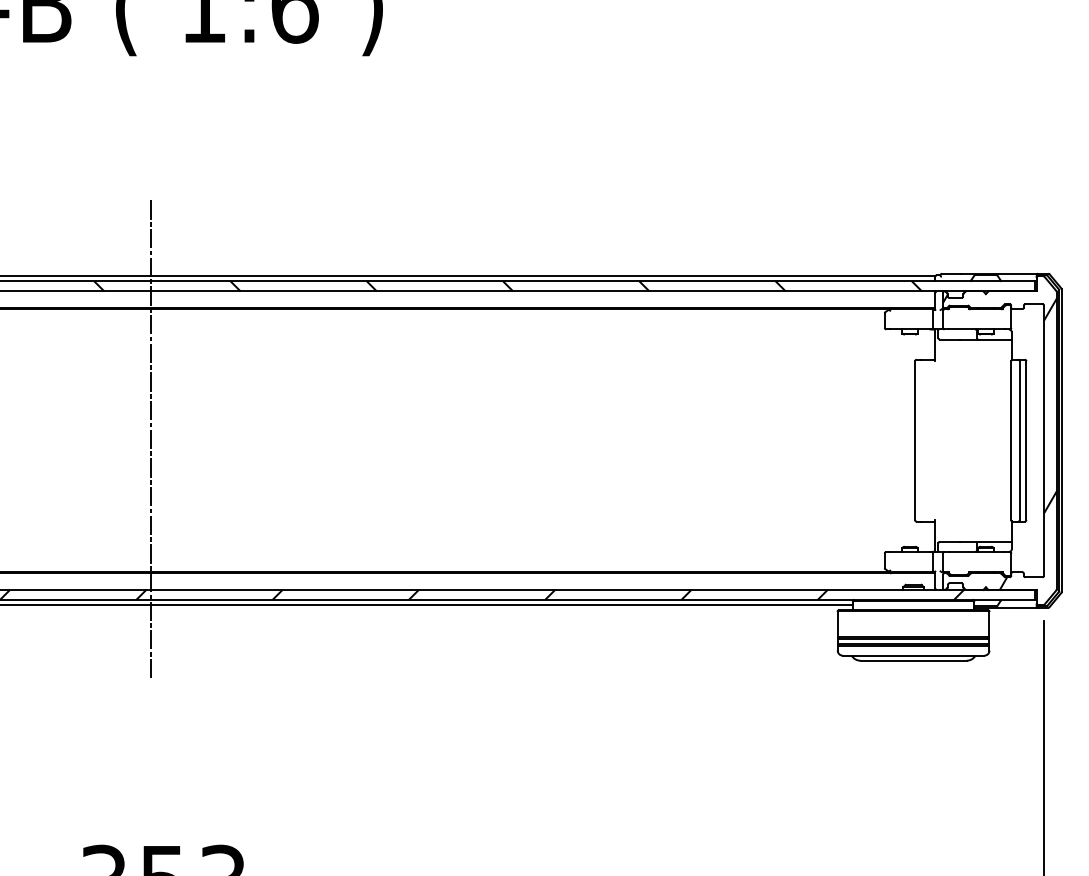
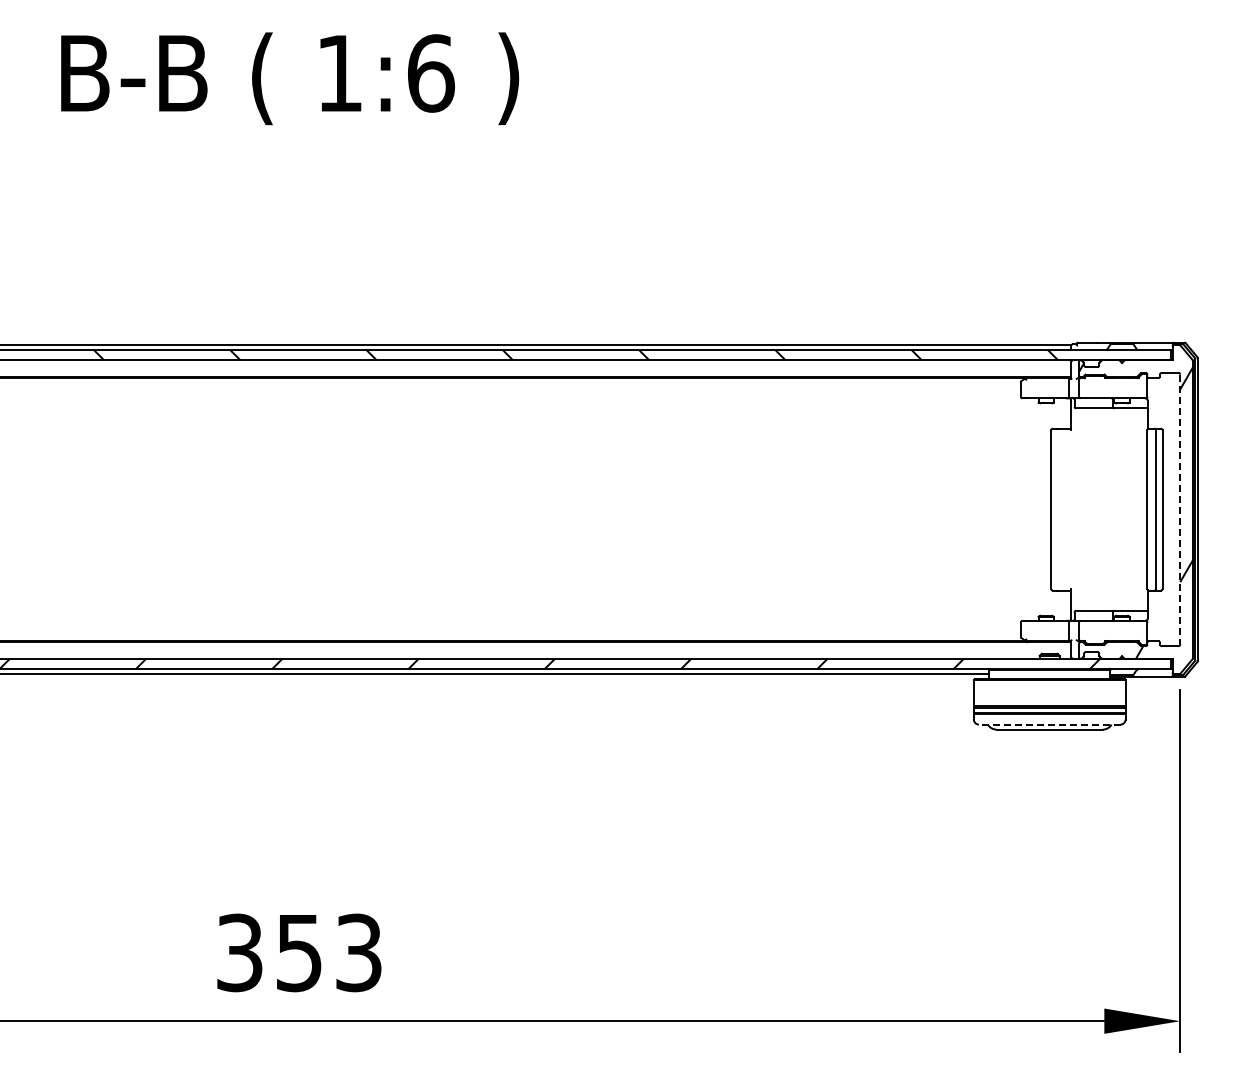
line: (151, 440) -> (287, 509), removed
line: (1044, 441) -> (1180, 510), solid -> dashed
line: (913, 655) -> (1049, 724), solid -> dashed

